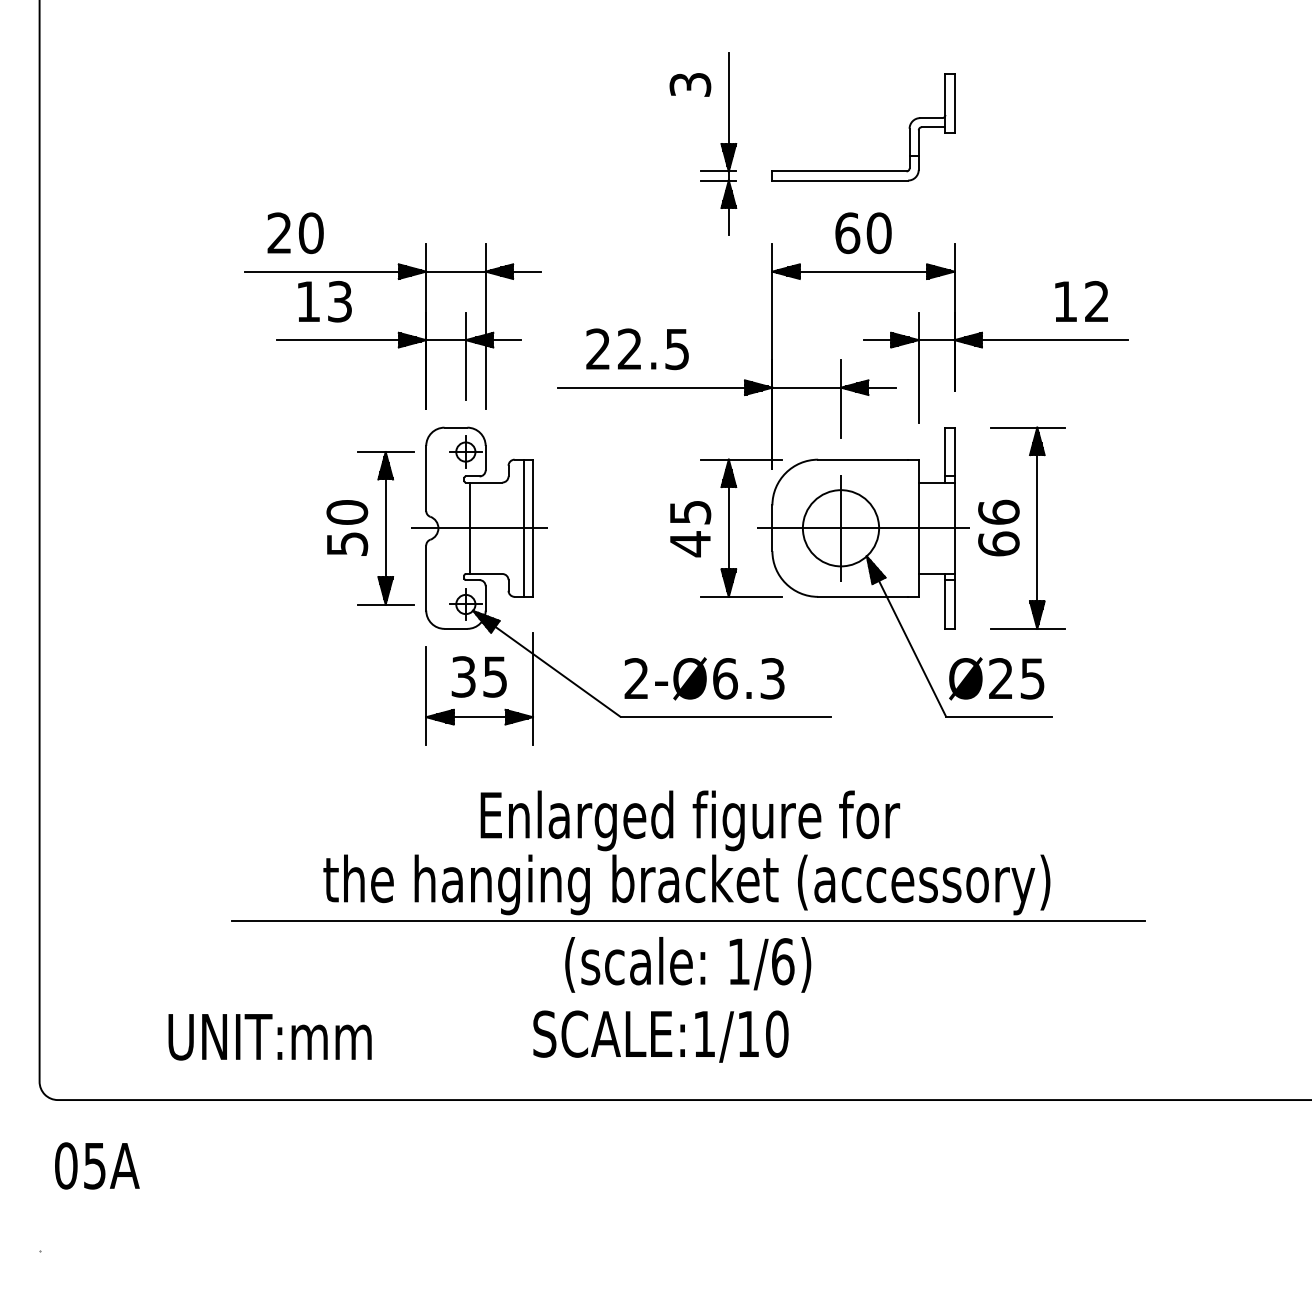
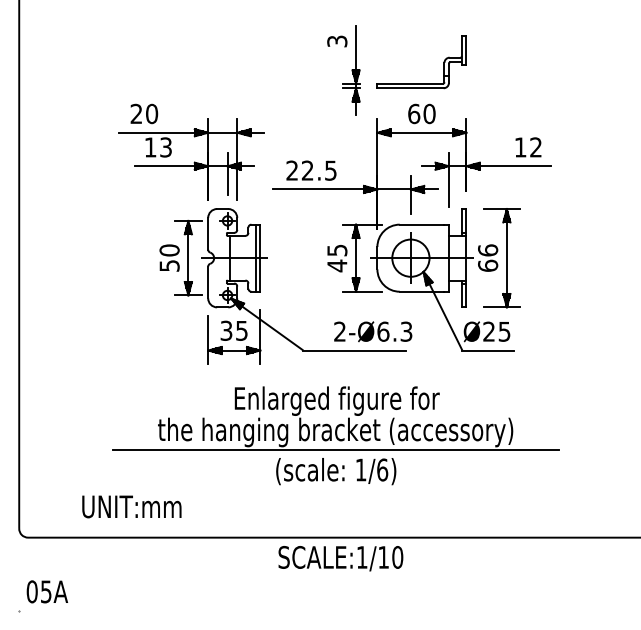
text: (705, 678) -> (373, 331), moved
text: (660, 1036) -> (340, 558), moved
text: (97, 1165) -> (47, 591), moved

